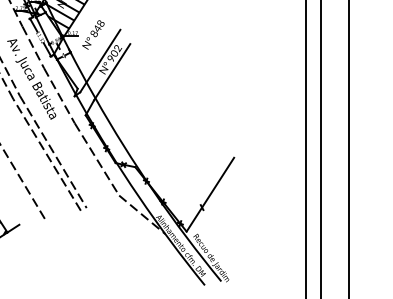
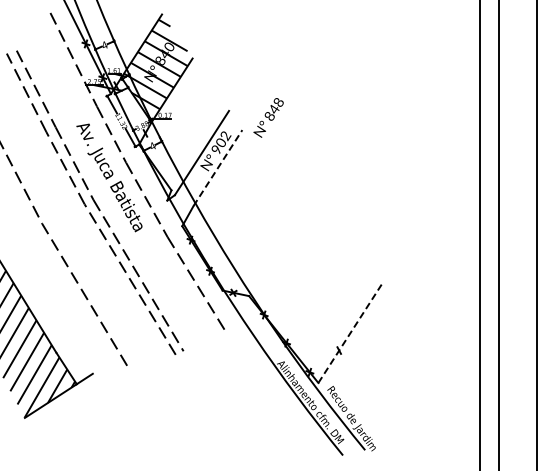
text: (93, 34) -> (268, 117), moved
line: (112, 71) -> (218, 167), solid -> dashed
line: (210, 194) -> (350, 332), solid -> dashed
line: (142, 214) -> (258, 360), removed

